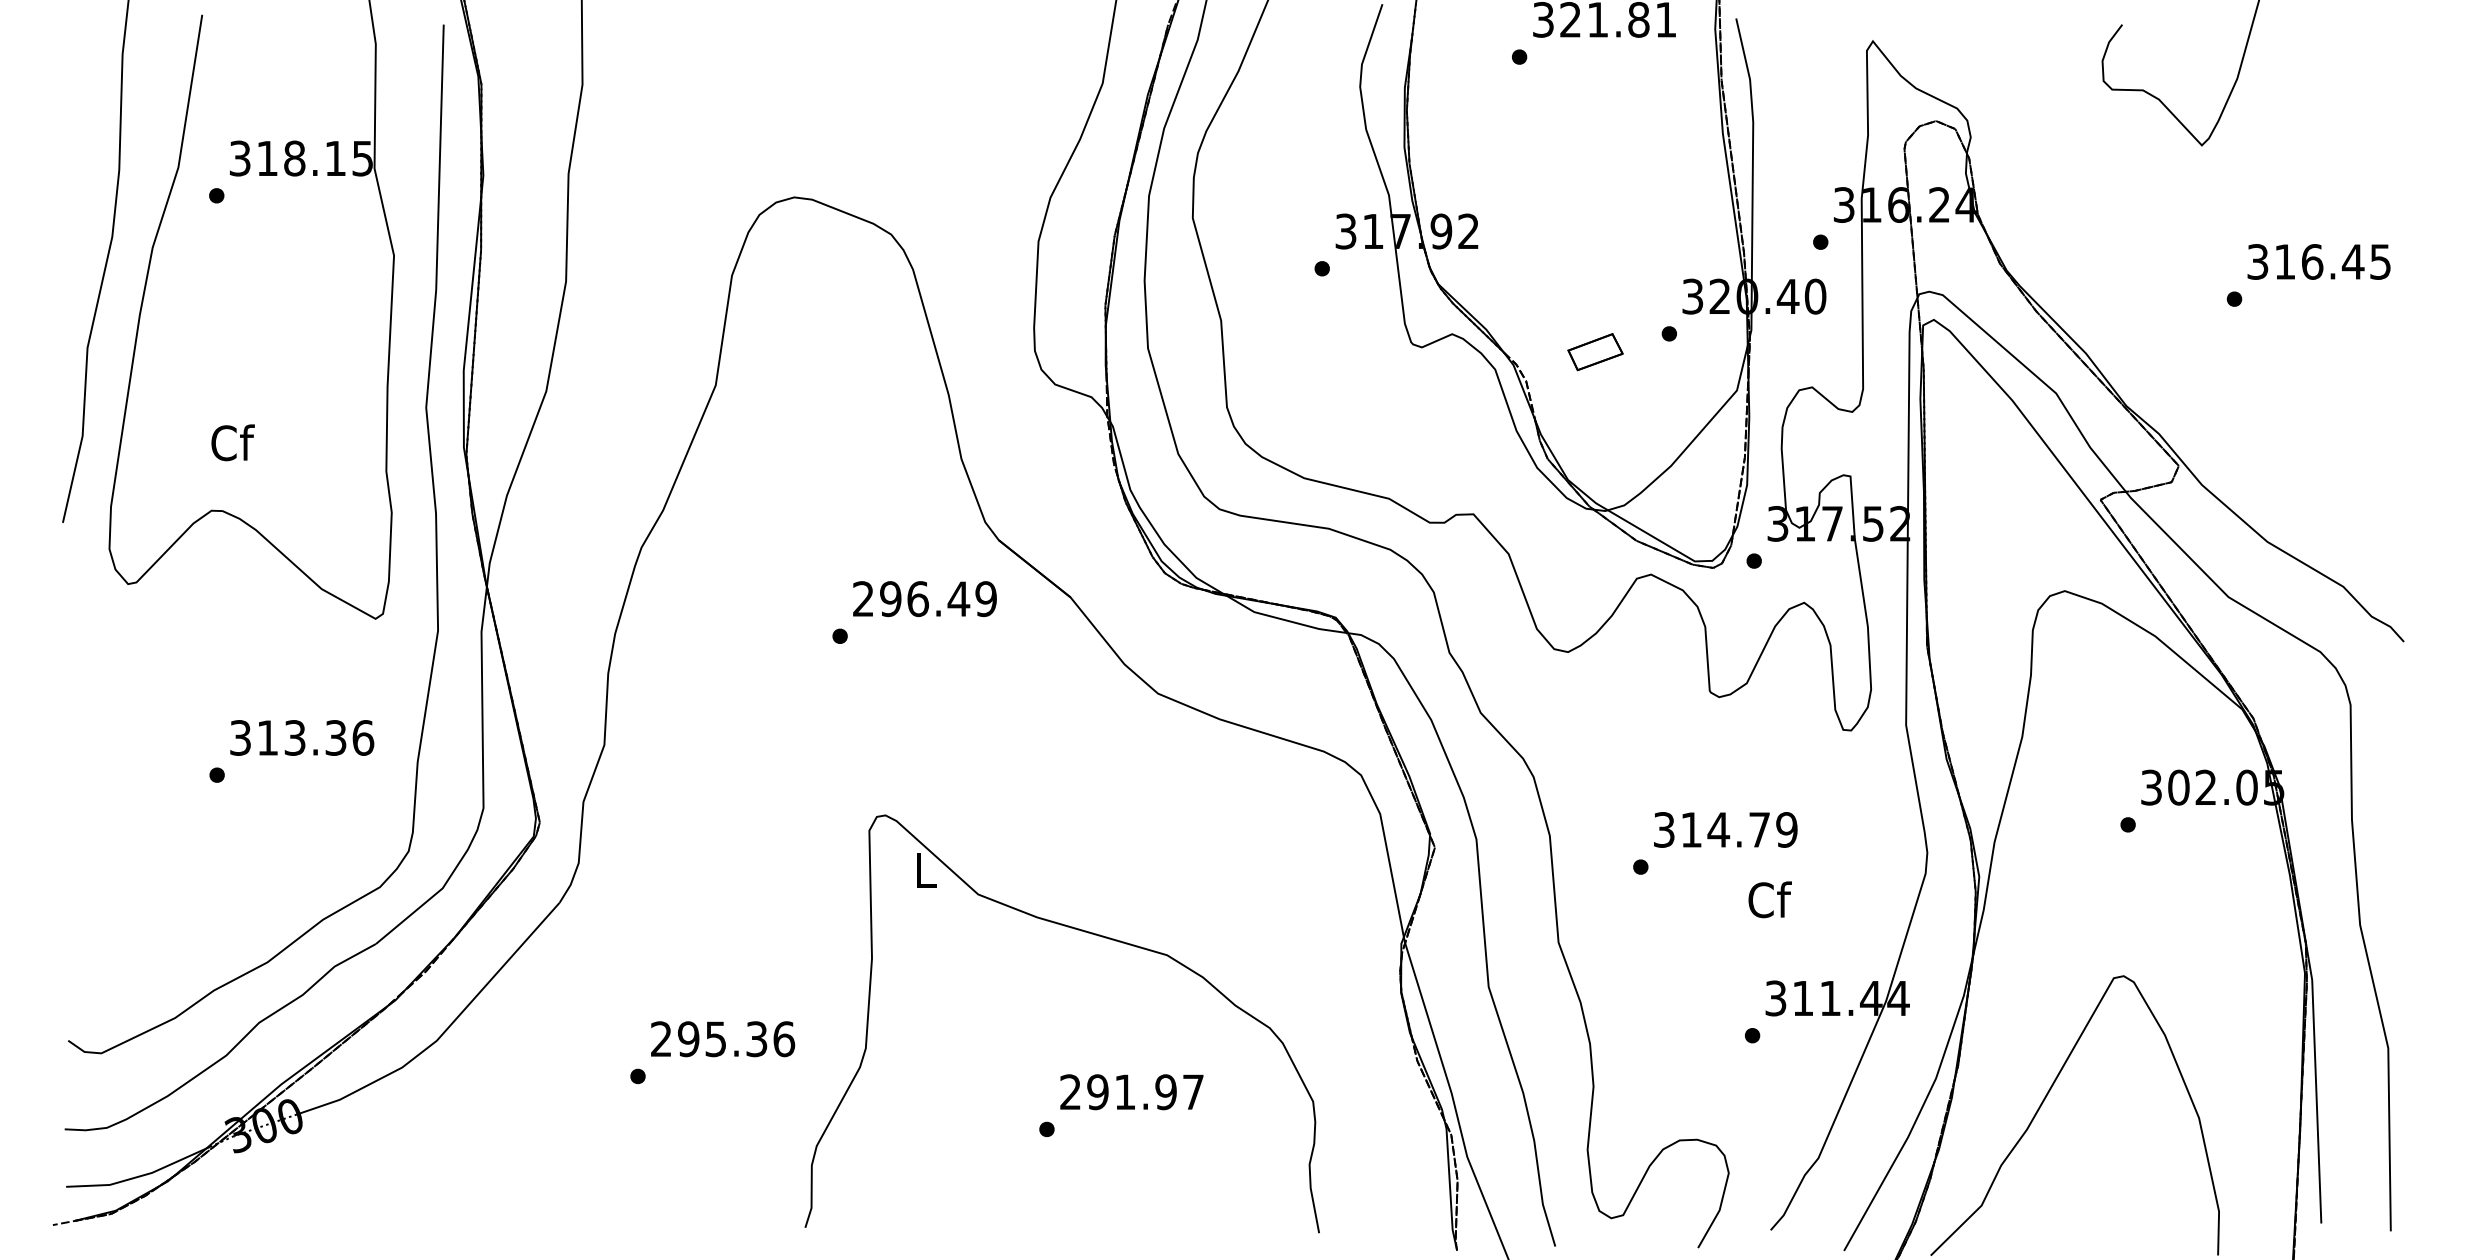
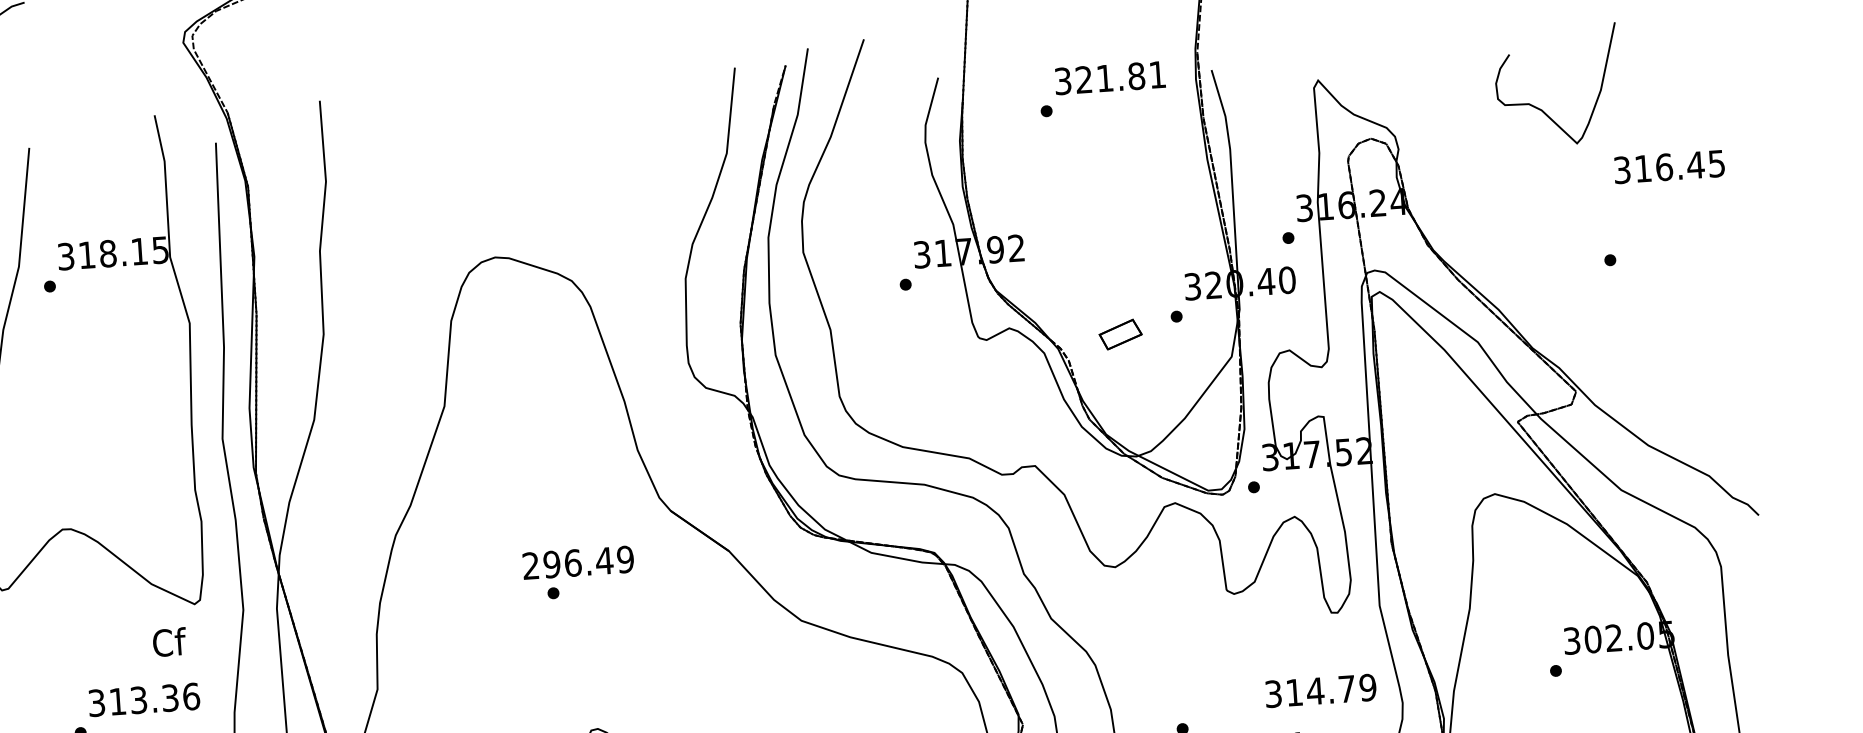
text: (2318, 261) -> (1668, 166), moved
text: (232, 442) -> (169, 642), moved
text: (924, 599) -> (578, 563), moved
text: (1725, 829) -> (1320, 690), moved

